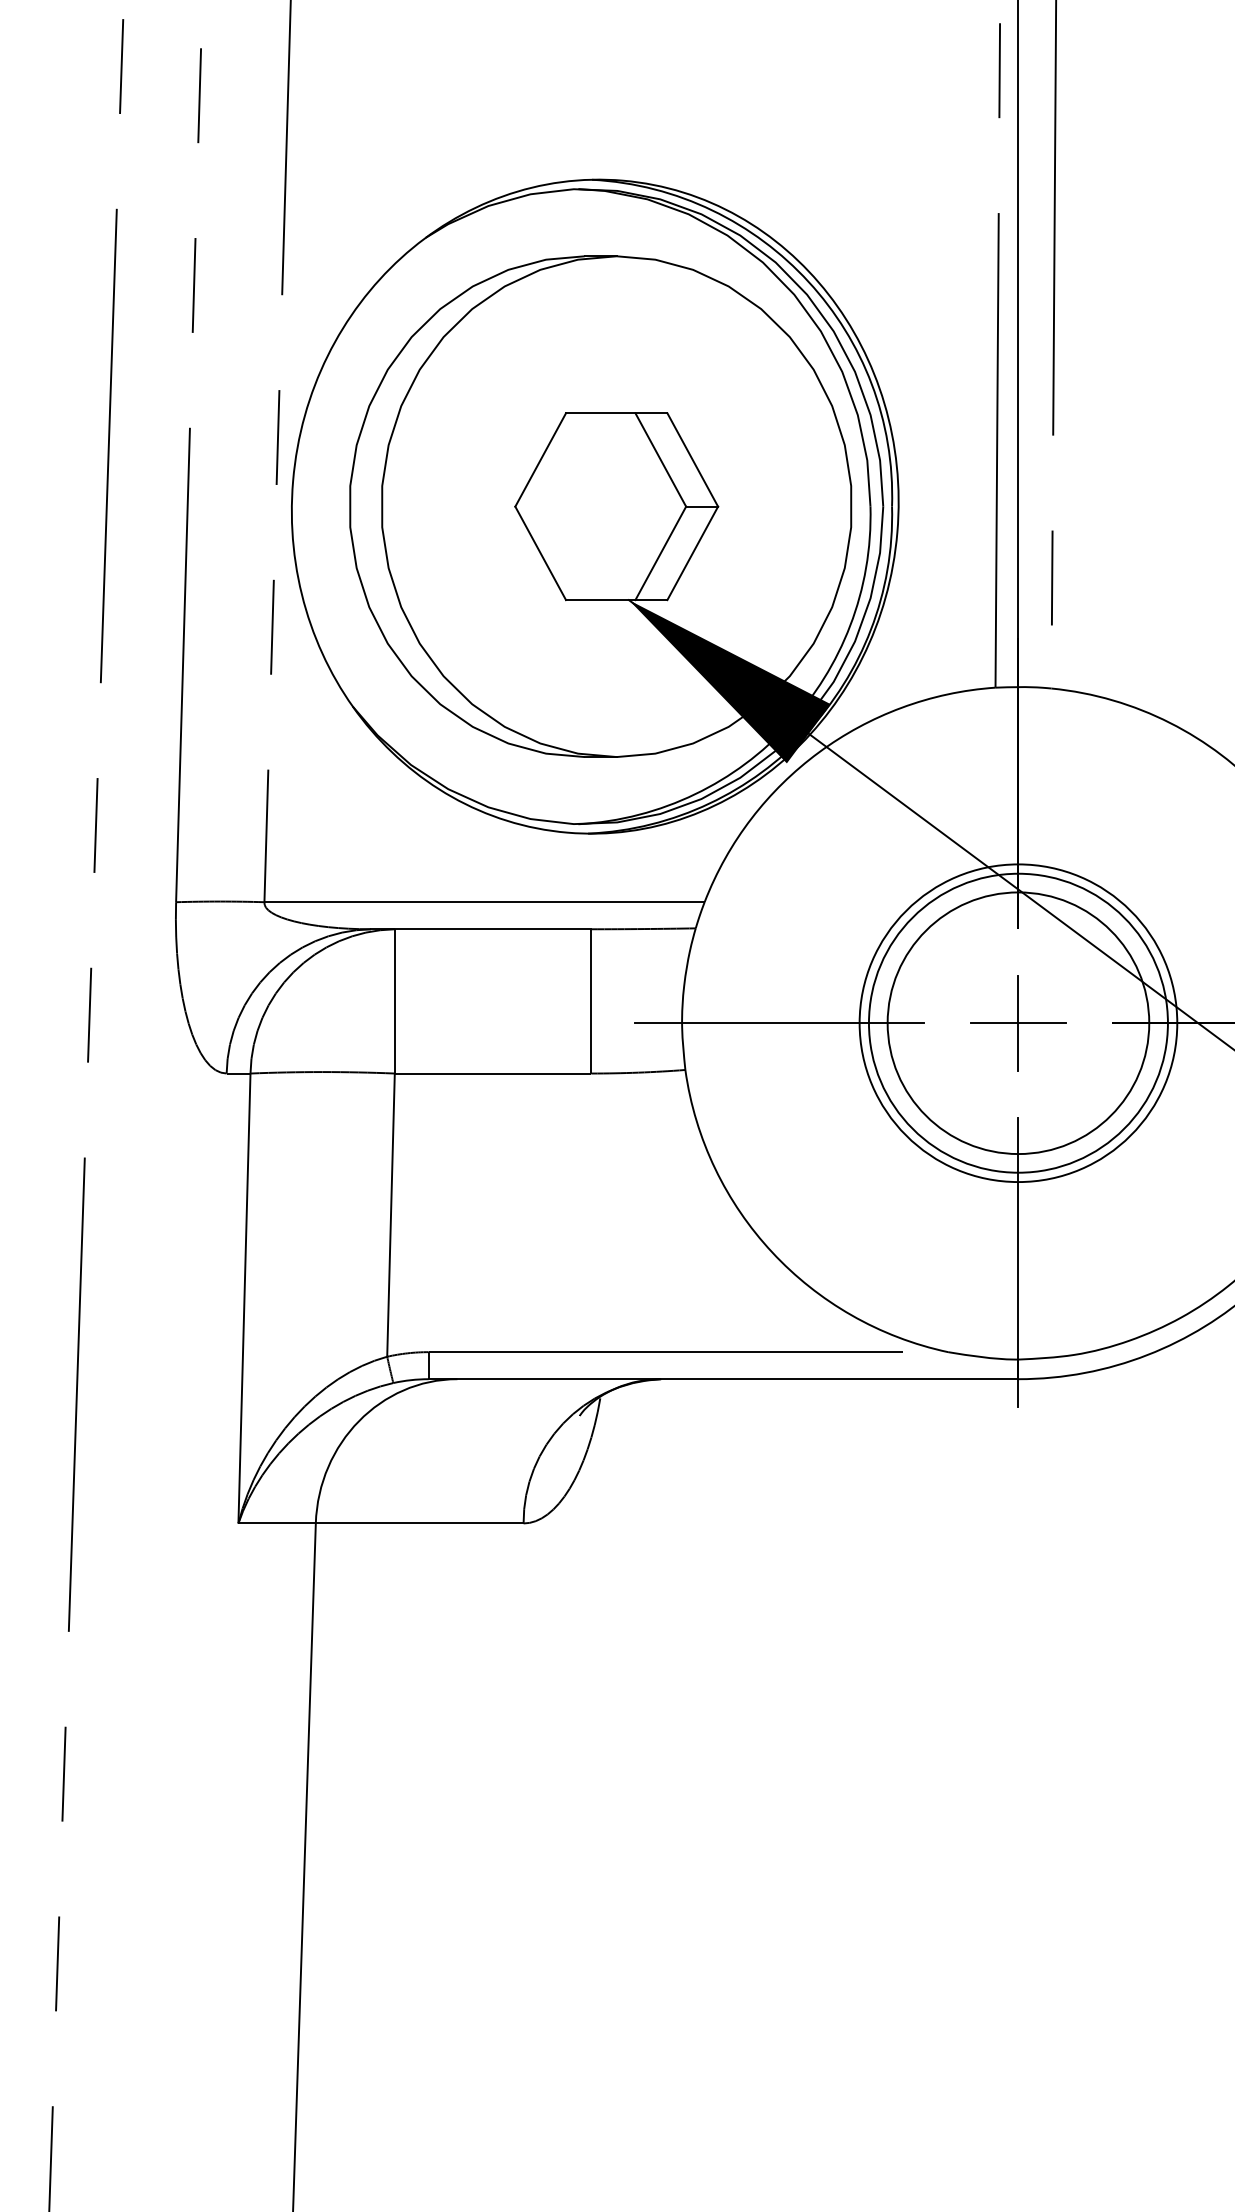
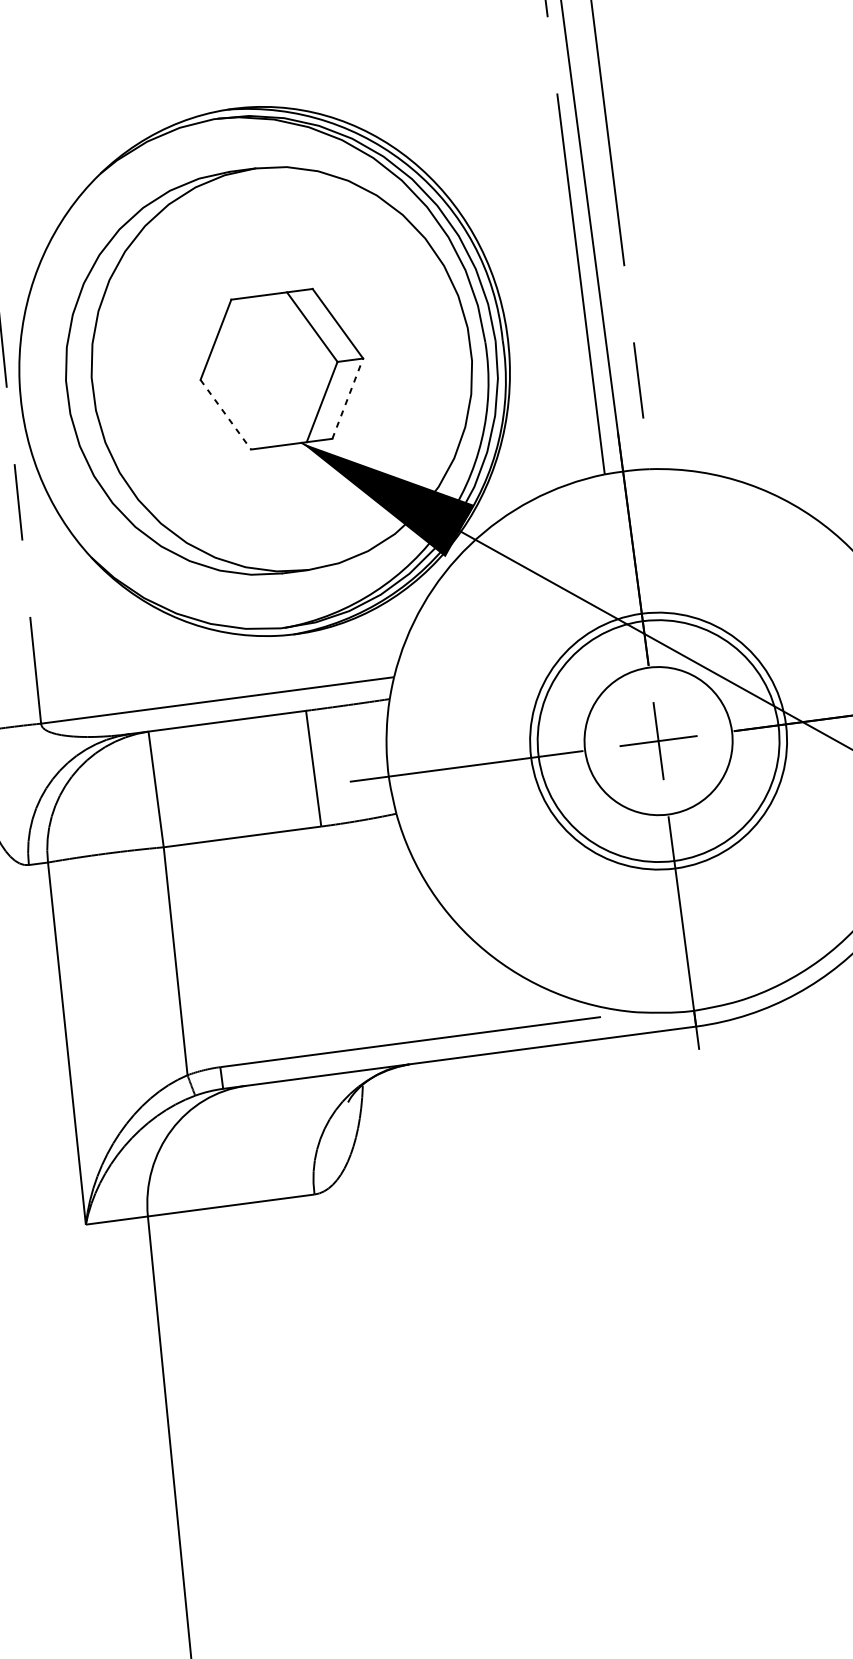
line: (692, 552) -> (347, 398), solid -> dashed
line: (540, 553) -> (225, 414), solid -> dashed
circle: (1018, 1023) -> (658, 741), size x0.7

